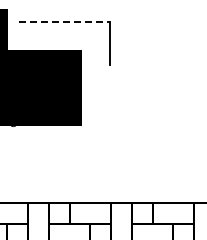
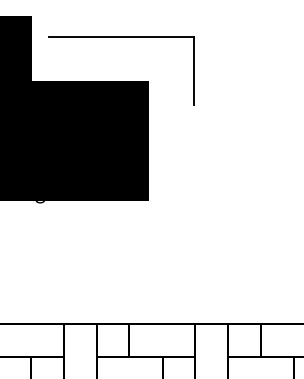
line: (64, 22) -> (121, 37), dashed -> solid

